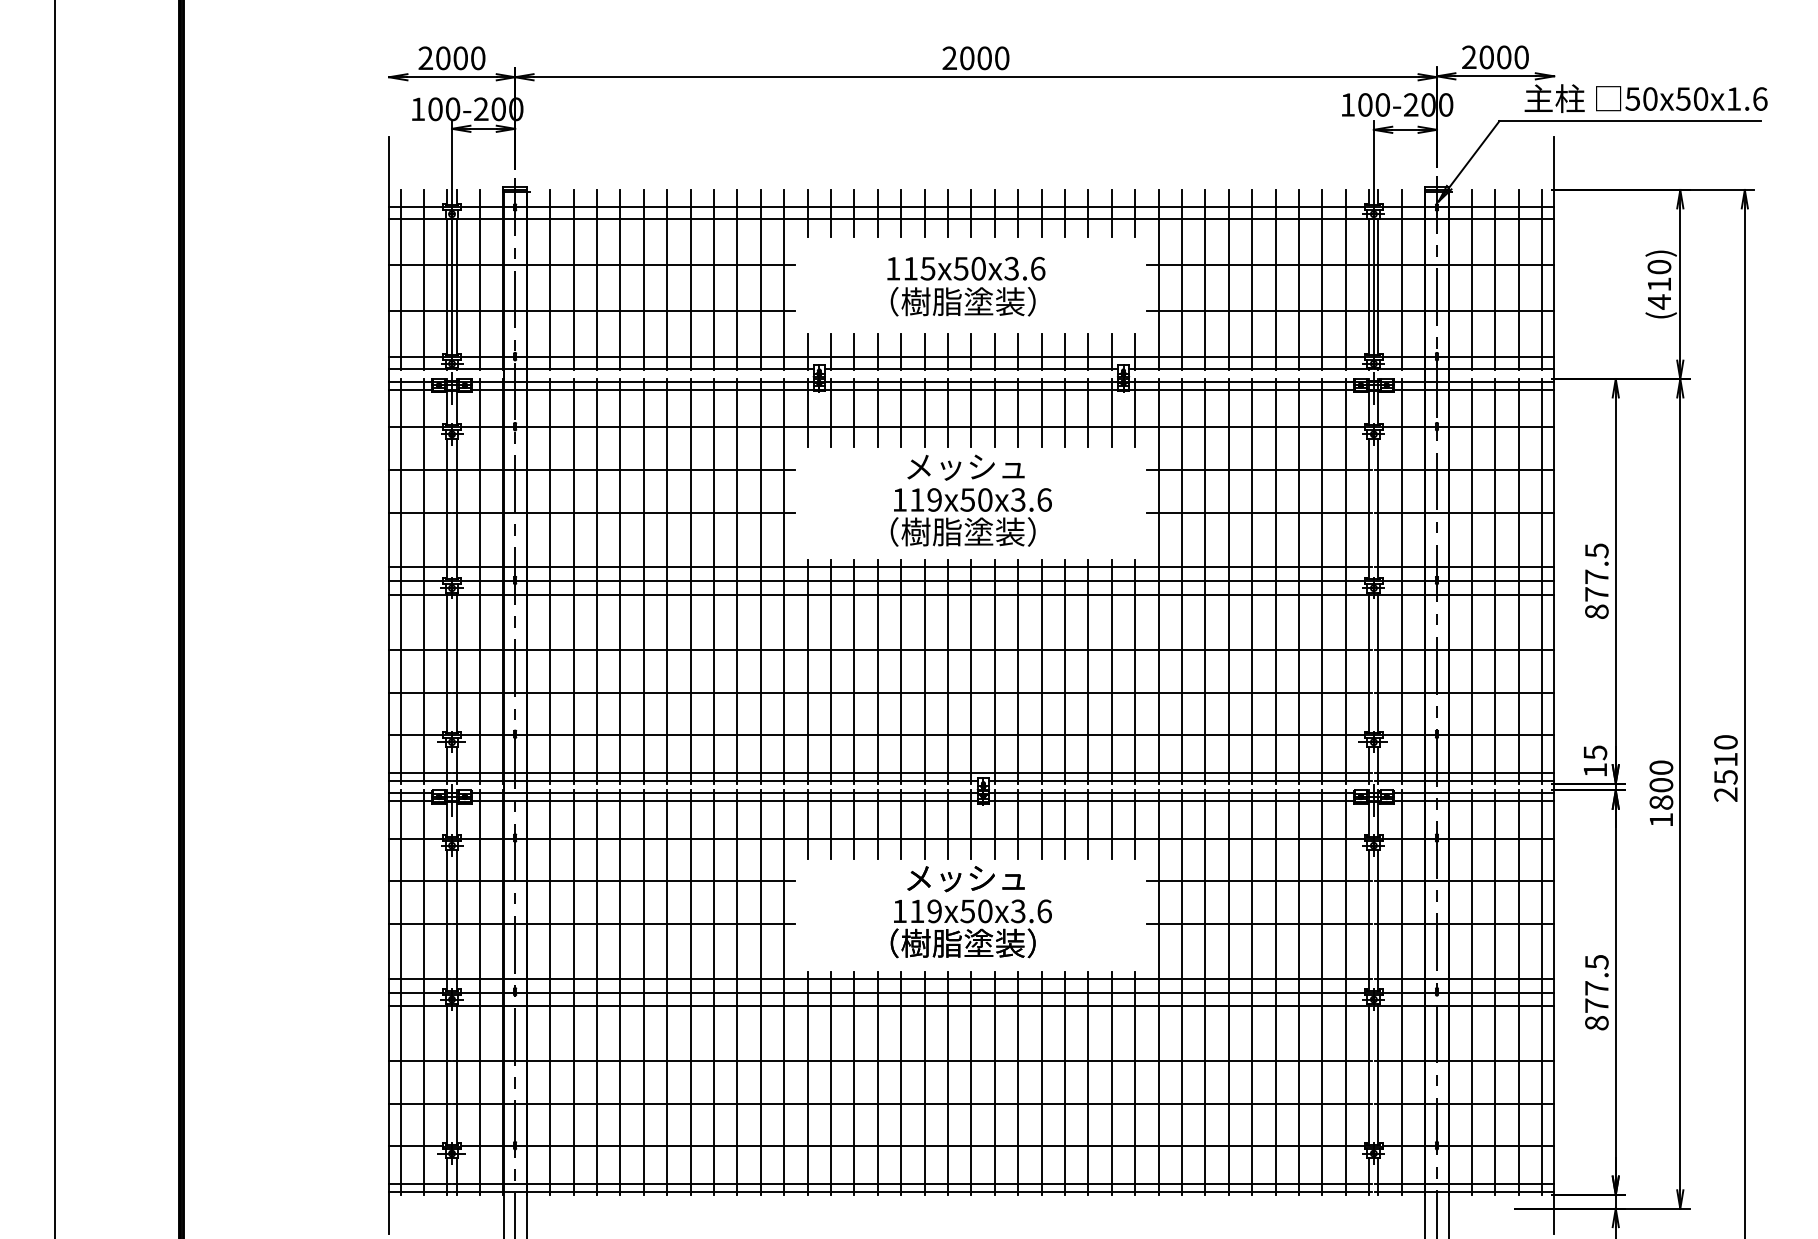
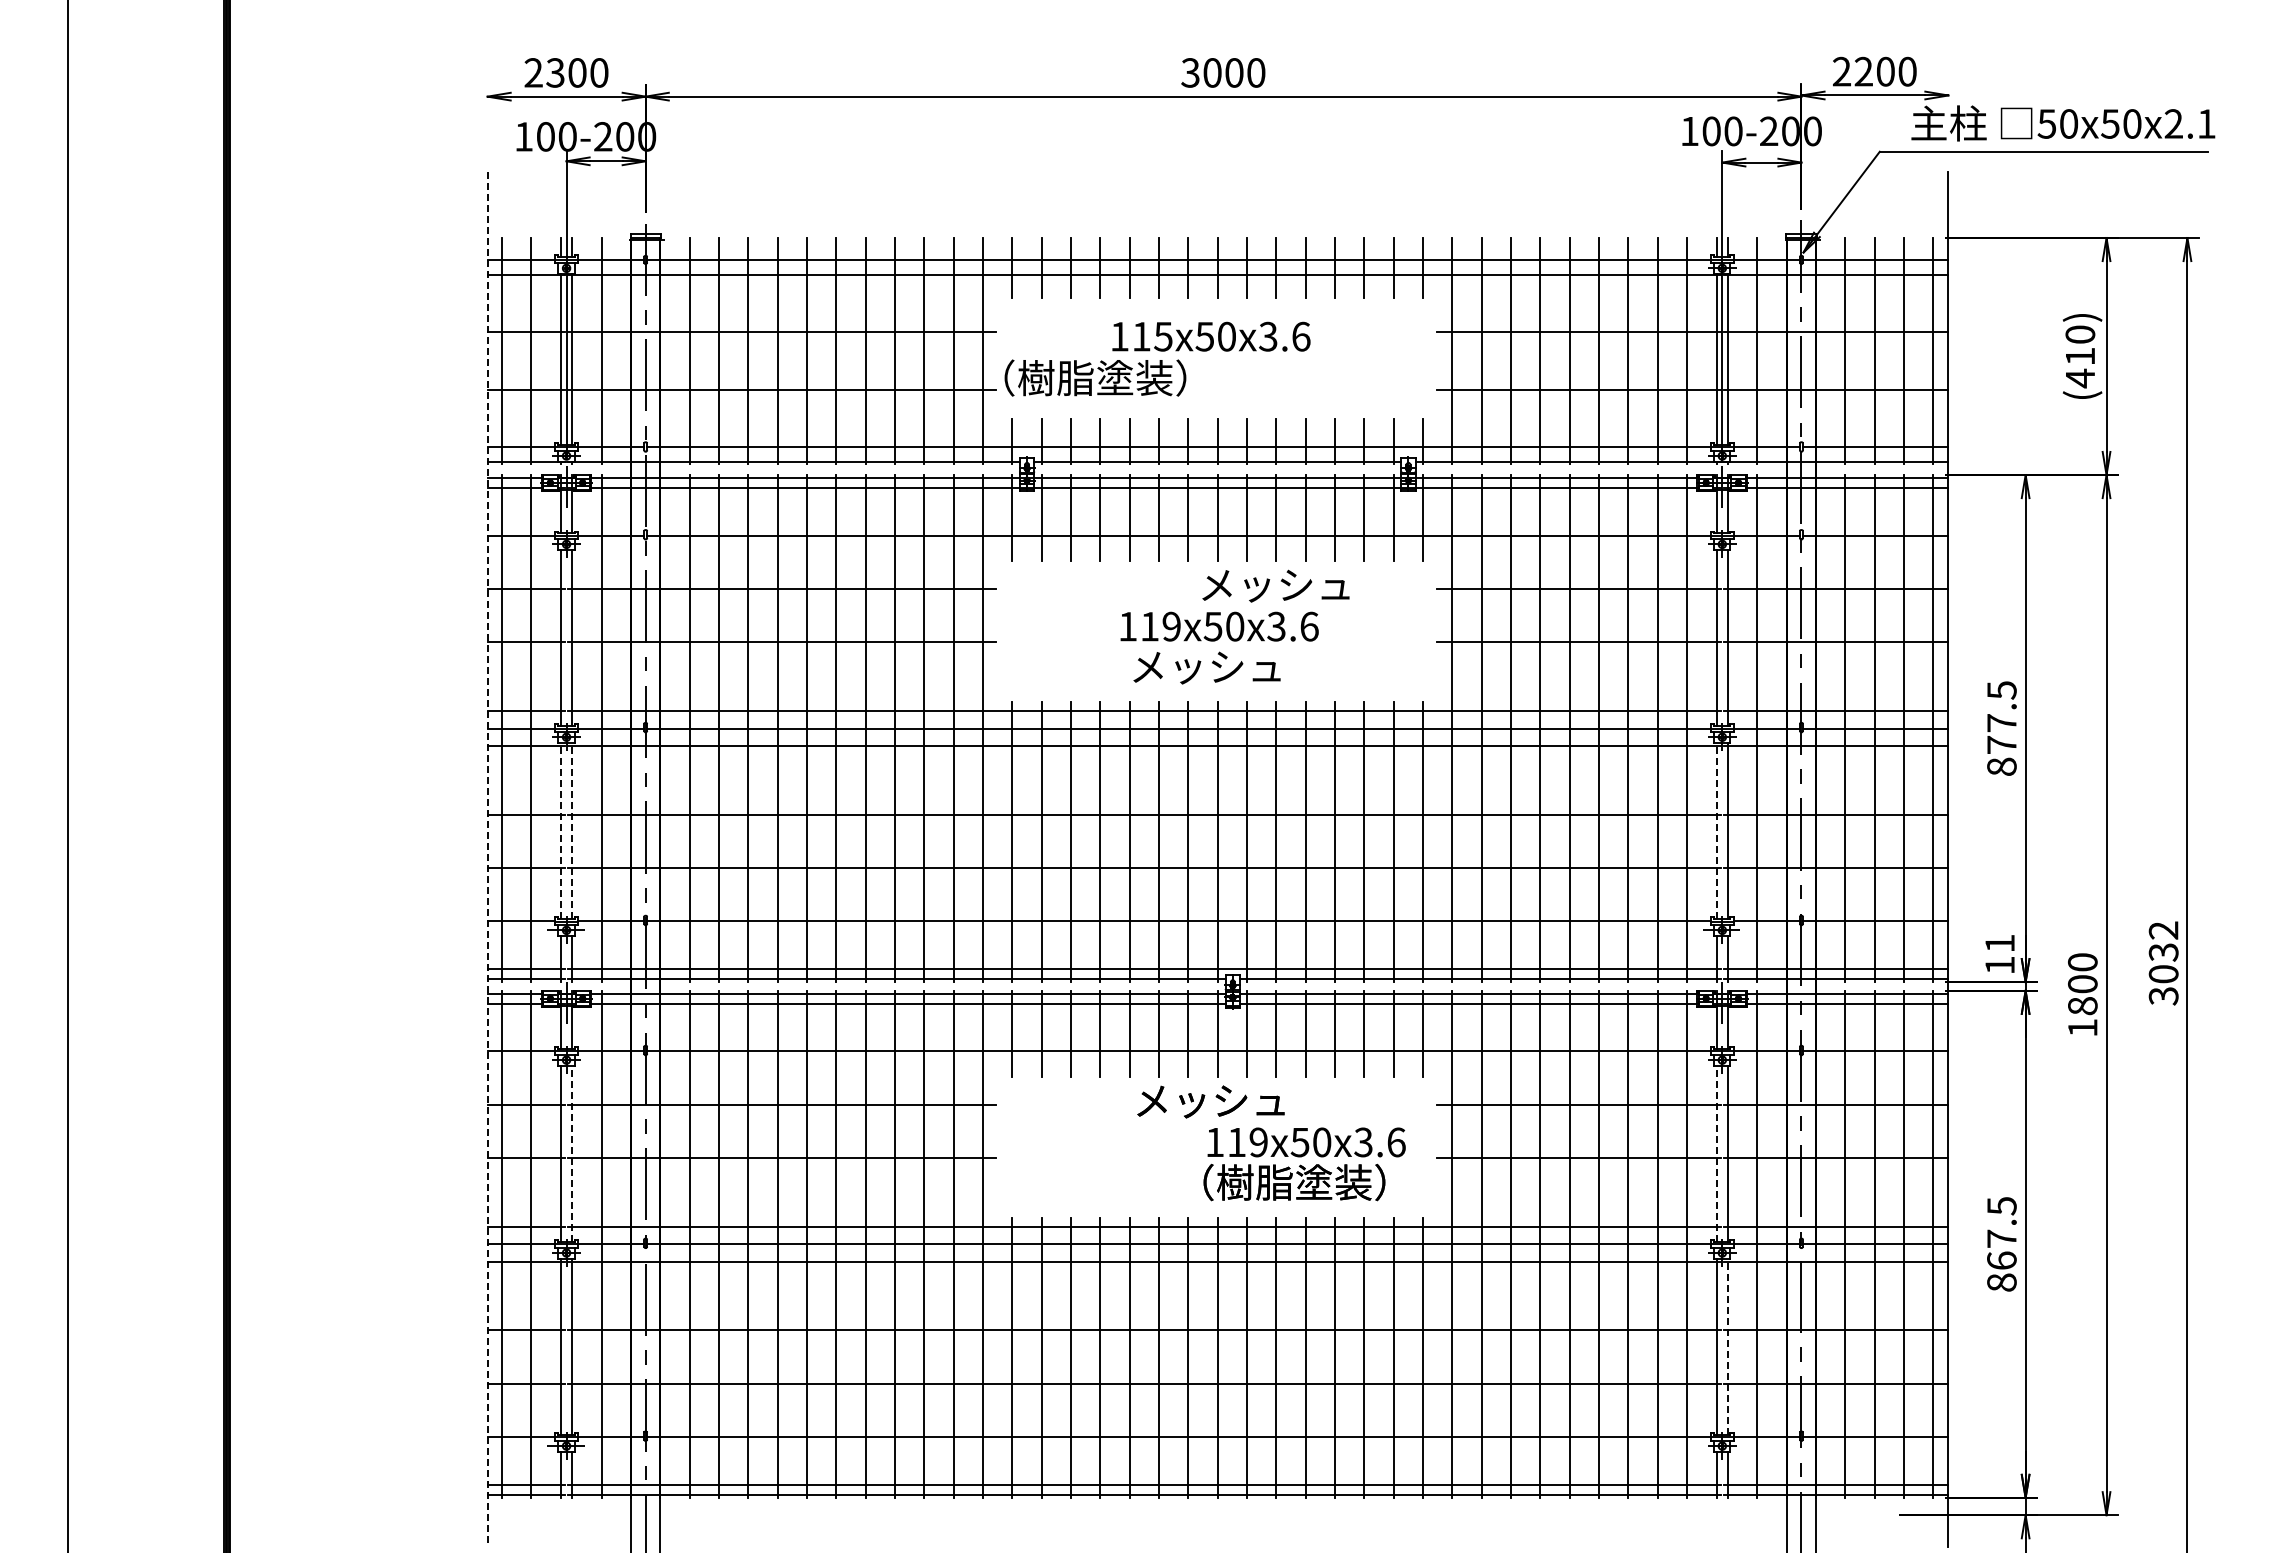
text: (443, 57) -> (555, 72), 2000 -> 2300
text: (949, 57) -> (1190, 72), 2000 -> 3000
text: (1486, 57) -> (1863, 71), 2000 -> 2200
text: (1746, 98) -> (2189, 123), 50x50x1.6 -> 50x50x2.1
text: (963, 301) -> (1095, 377), moved
text: (965, 467) -> (1275, 585), moved
text: (963, 531) -> (1207, 666), （樹脂塗装） -> メッシュ
line: (447, 662) -> (560, 830), solid -> dashed
line: (456, 662) -> (572, 830), solid -> dashed
line: (1369, 662) -> (1716, 830), solid -> dashed
line: (388, 686) -> (487, 860), solid -> dashed
text: (1594, 752) -> (1999, 943), 15 -> 11
text: (1725, 768) -> (2163, 963), 2510 -> 3032
line: (456, 920) -> (572, 1153), solid -> dashed
line: (1369, 920) -> (1716, 1153), solid -> dashed
text: (971, 928) -> (1304, 1164), moved
text: (1596, 1005) -> (2001, 1260), 877.5 -> 867.5
line: (1378, 1074) -> (1728, 1346), solid -> dashed

